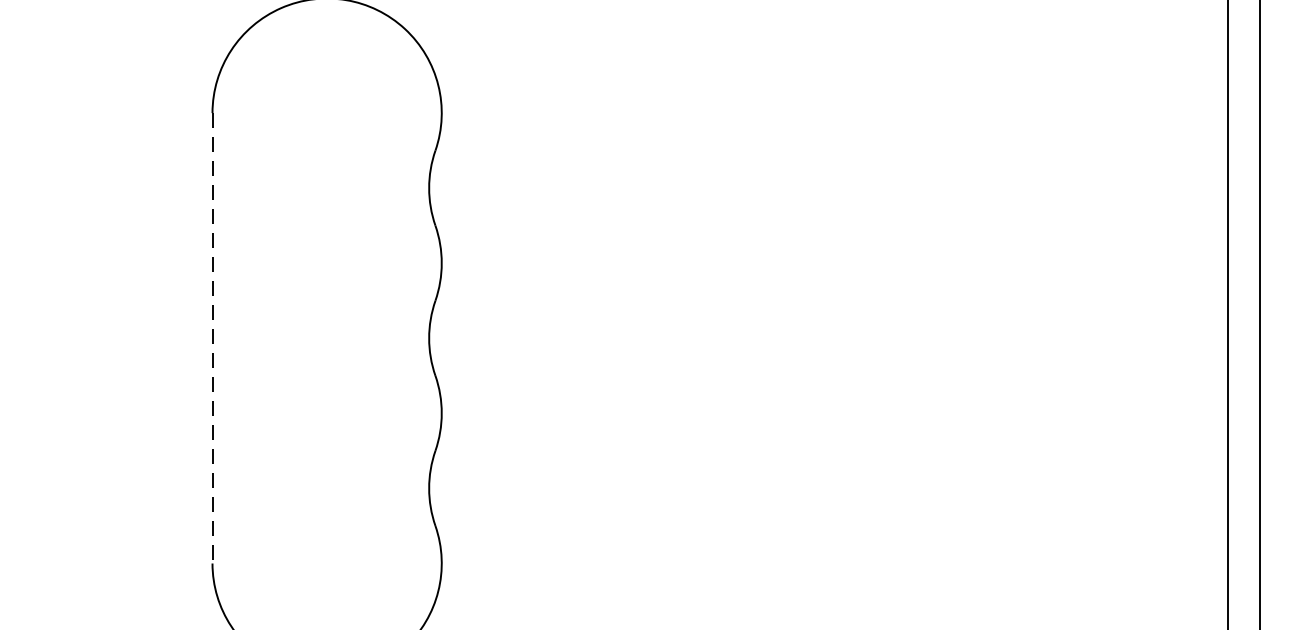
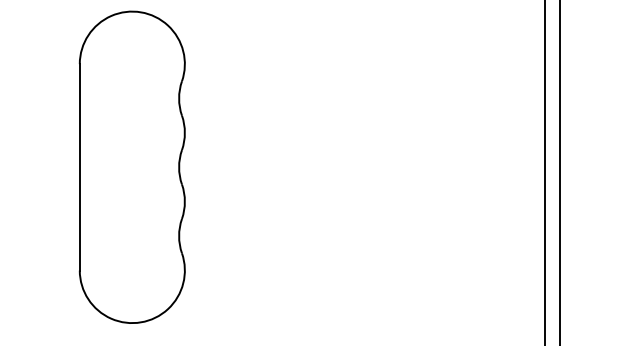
line: (211, 338) -> (79, 167), dashed -> solid

